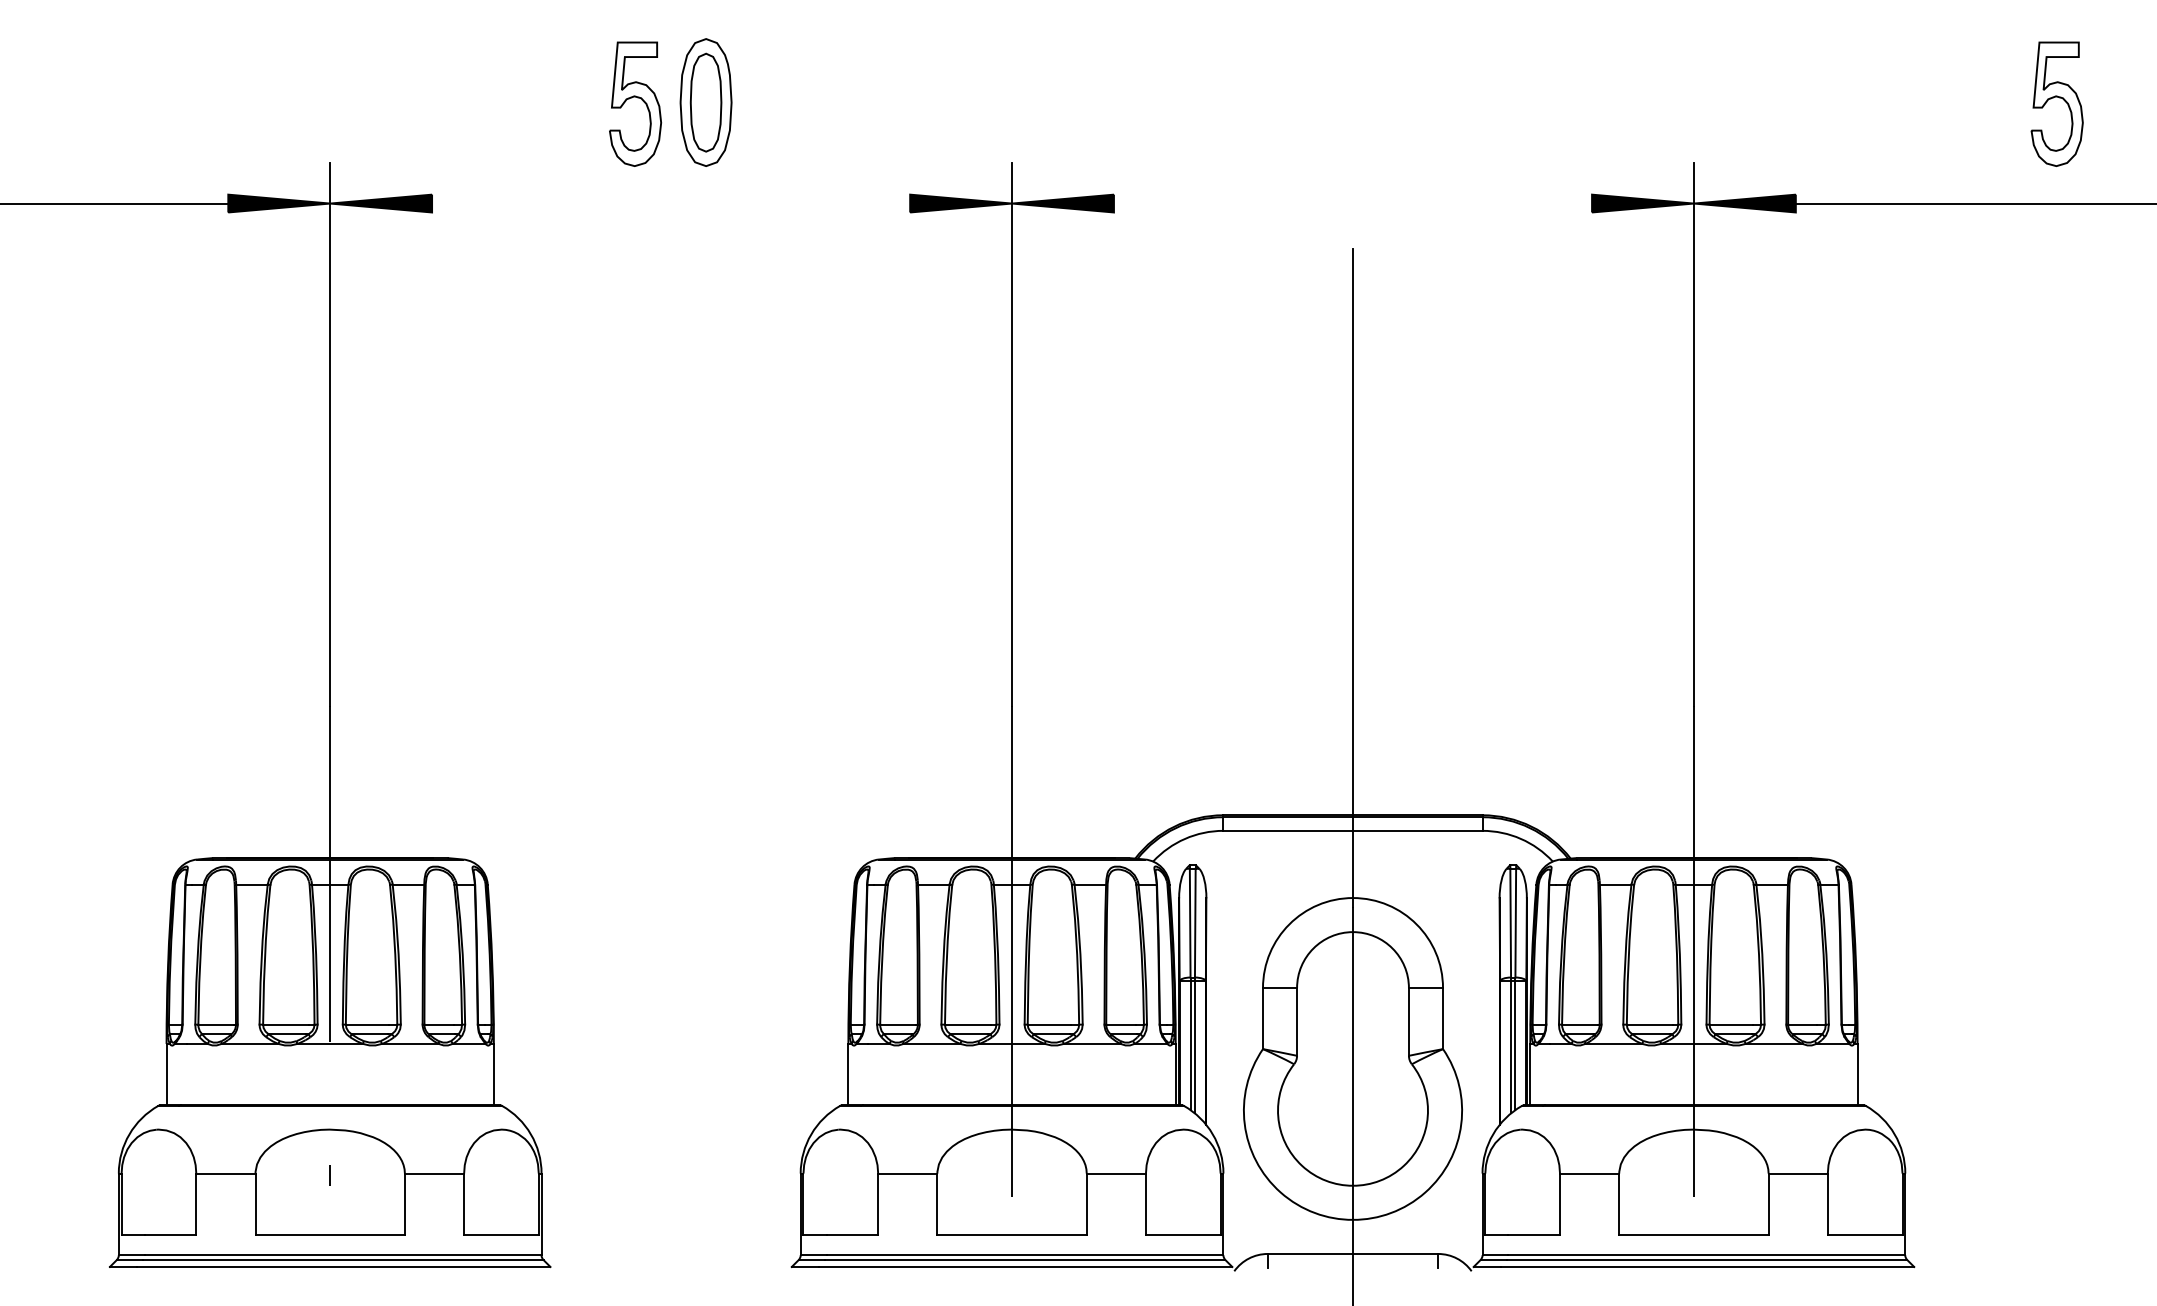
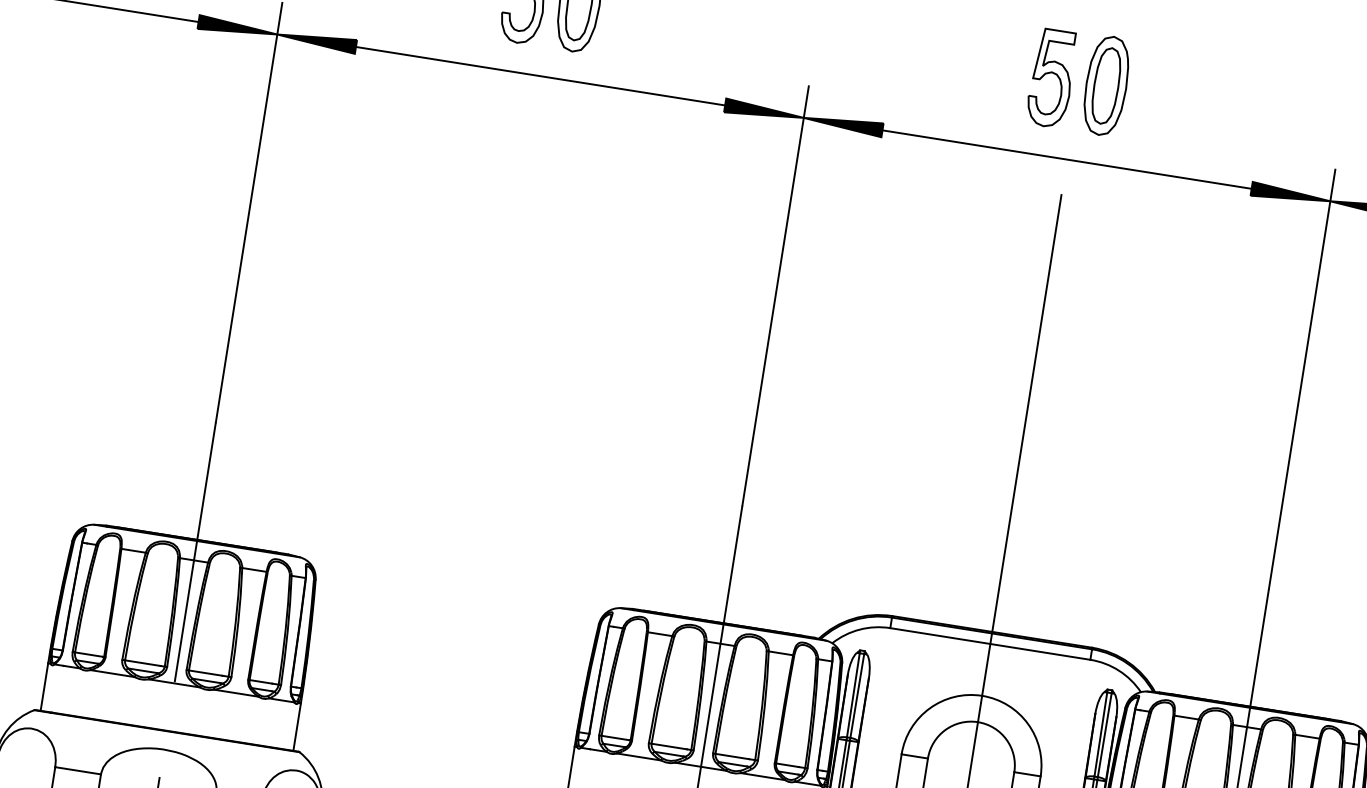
part: (1387, 102) -> (1106, 85), added
part: (1316, 103) -> (1051, 77), added
line: (671, 203) -> (540, 76), added
line: (1352, 203) -> (1066, 159), added

